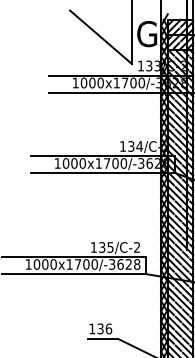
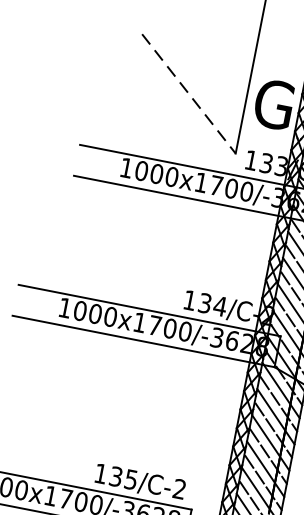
line: (101, 37) -> (189, 94), solid -> dashed

